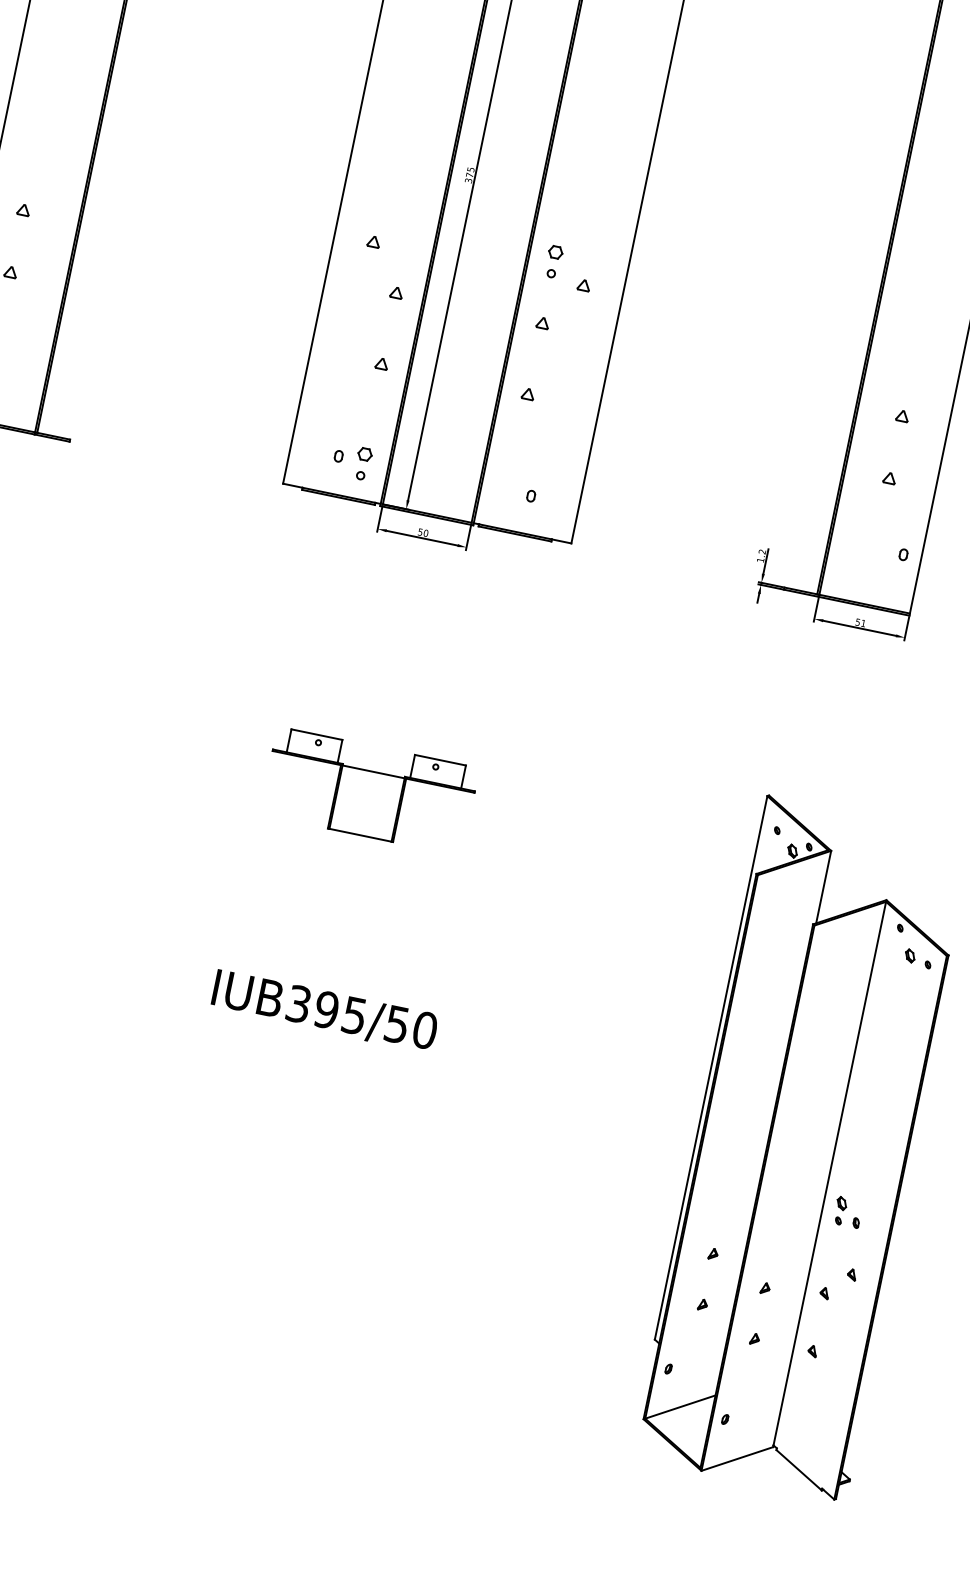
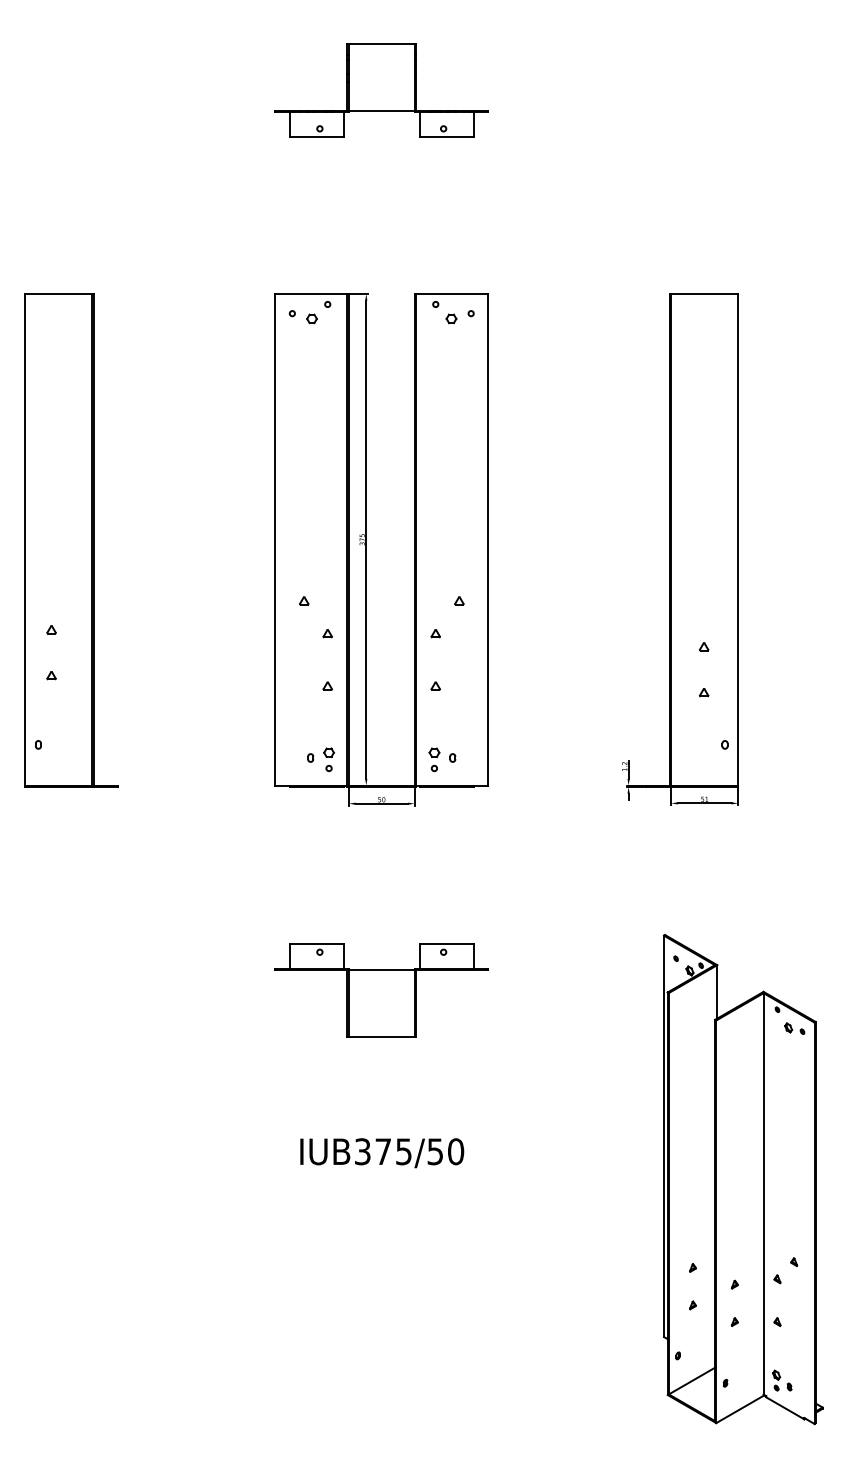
part: (553, 261) -> (434, 759), moved
part: (369, 791) -> (381, 990), size x1.43
text: (326, 1009) -> (383, 1151), IUB395/50 -> IUB375/50
part: (848, 1212) -> (782, 1380), moved

